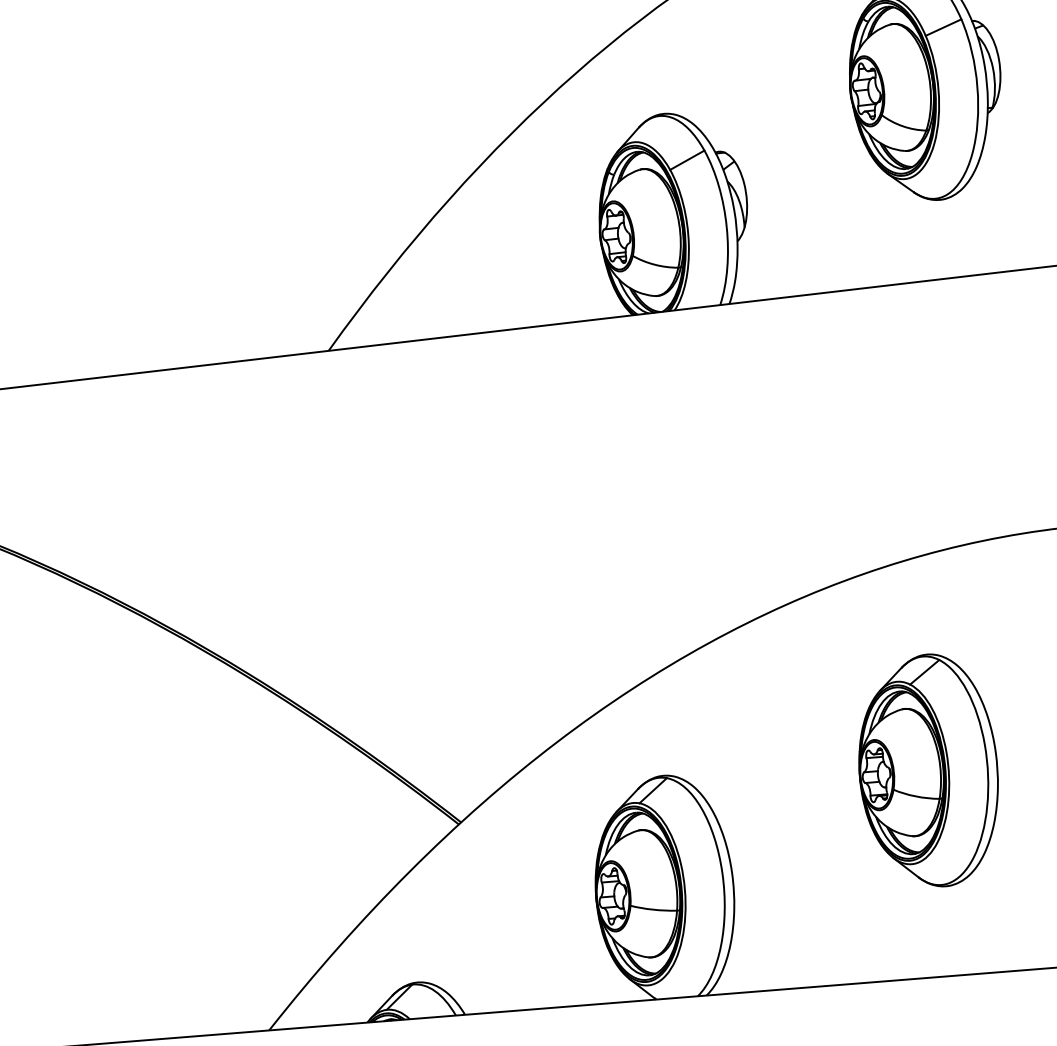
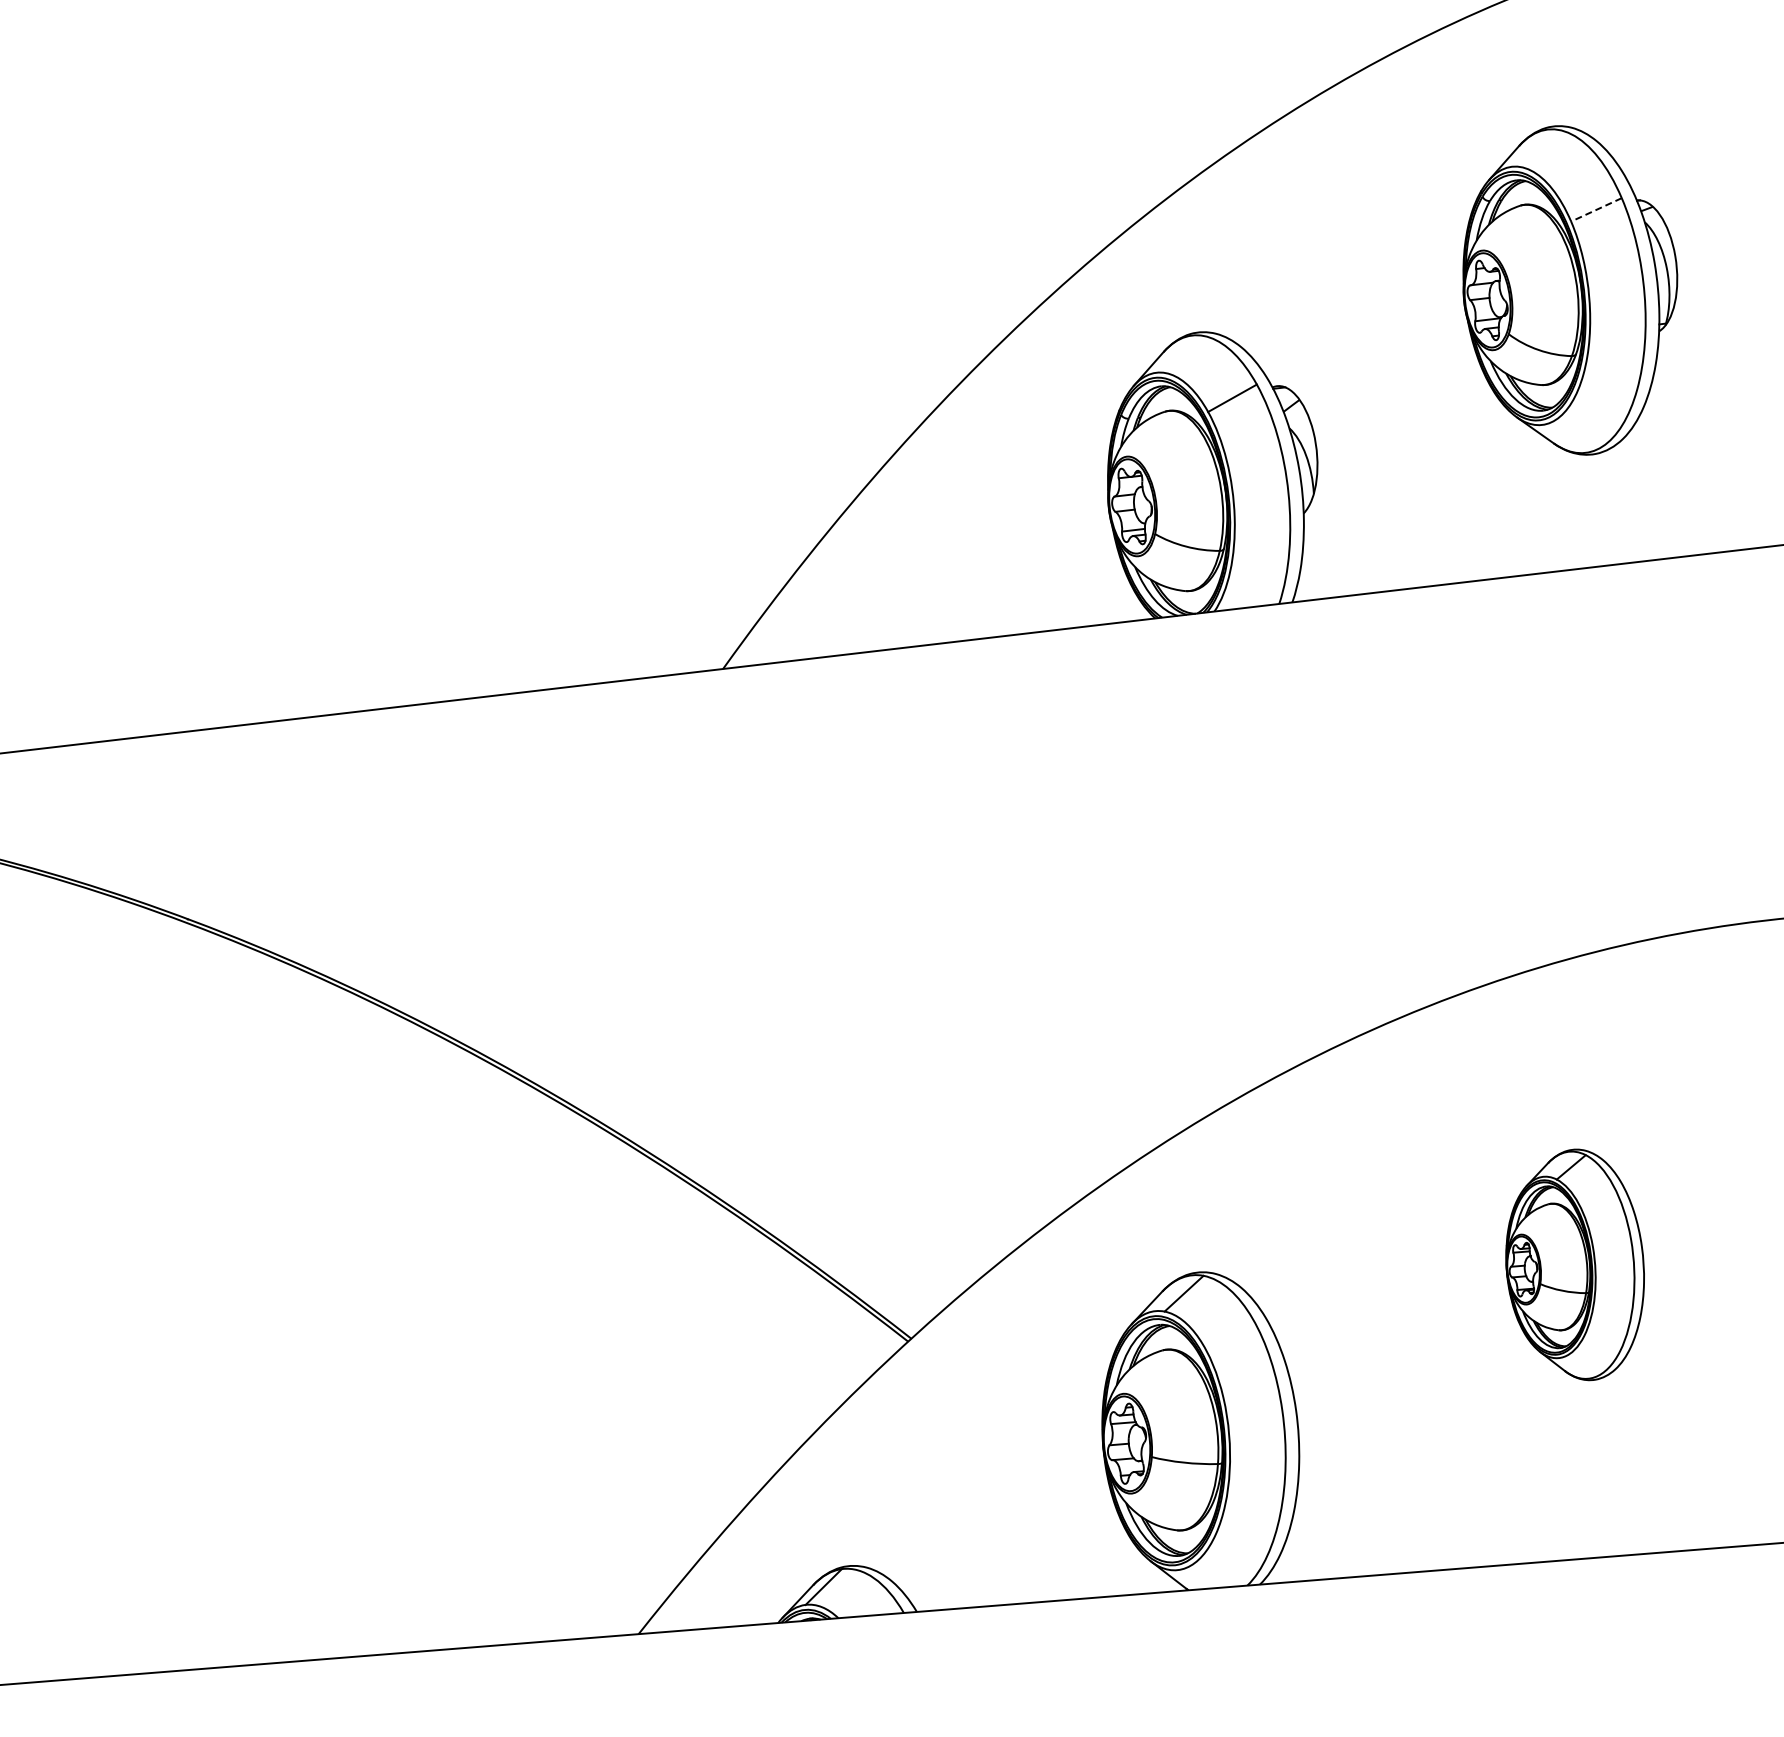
line: (943, 27) -> (1596, 209), solid -> dashed
part: (928, 770) -> (1574, 1264), size x0.7

